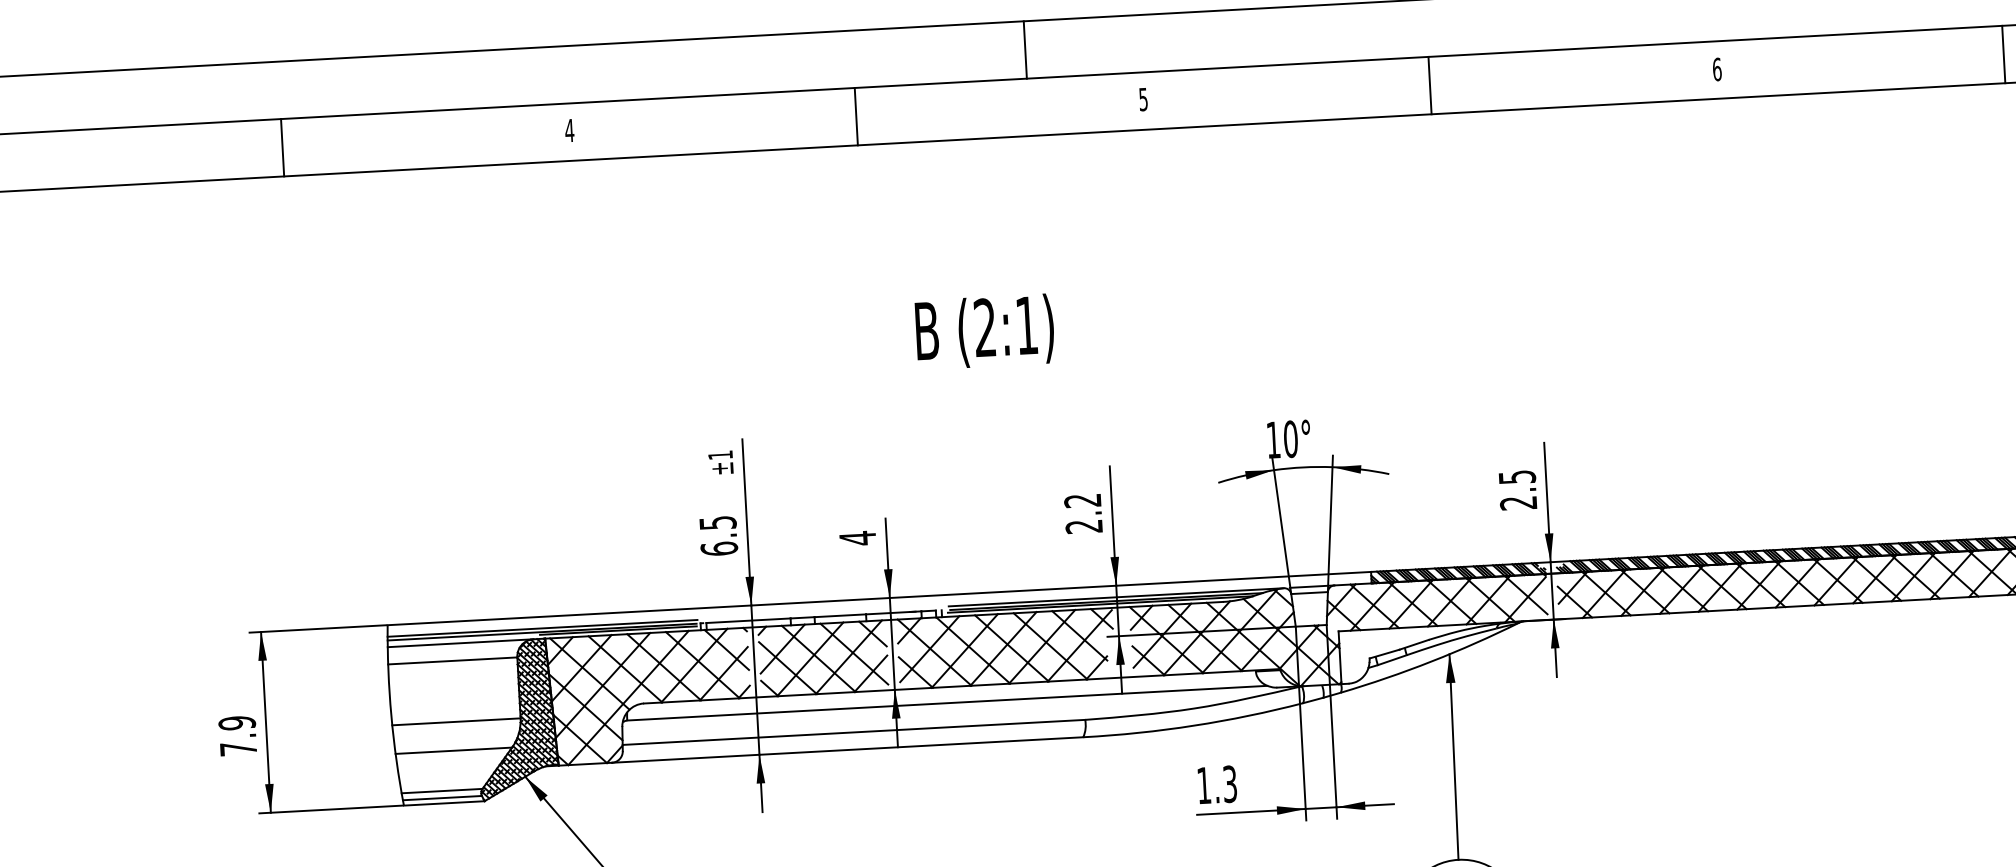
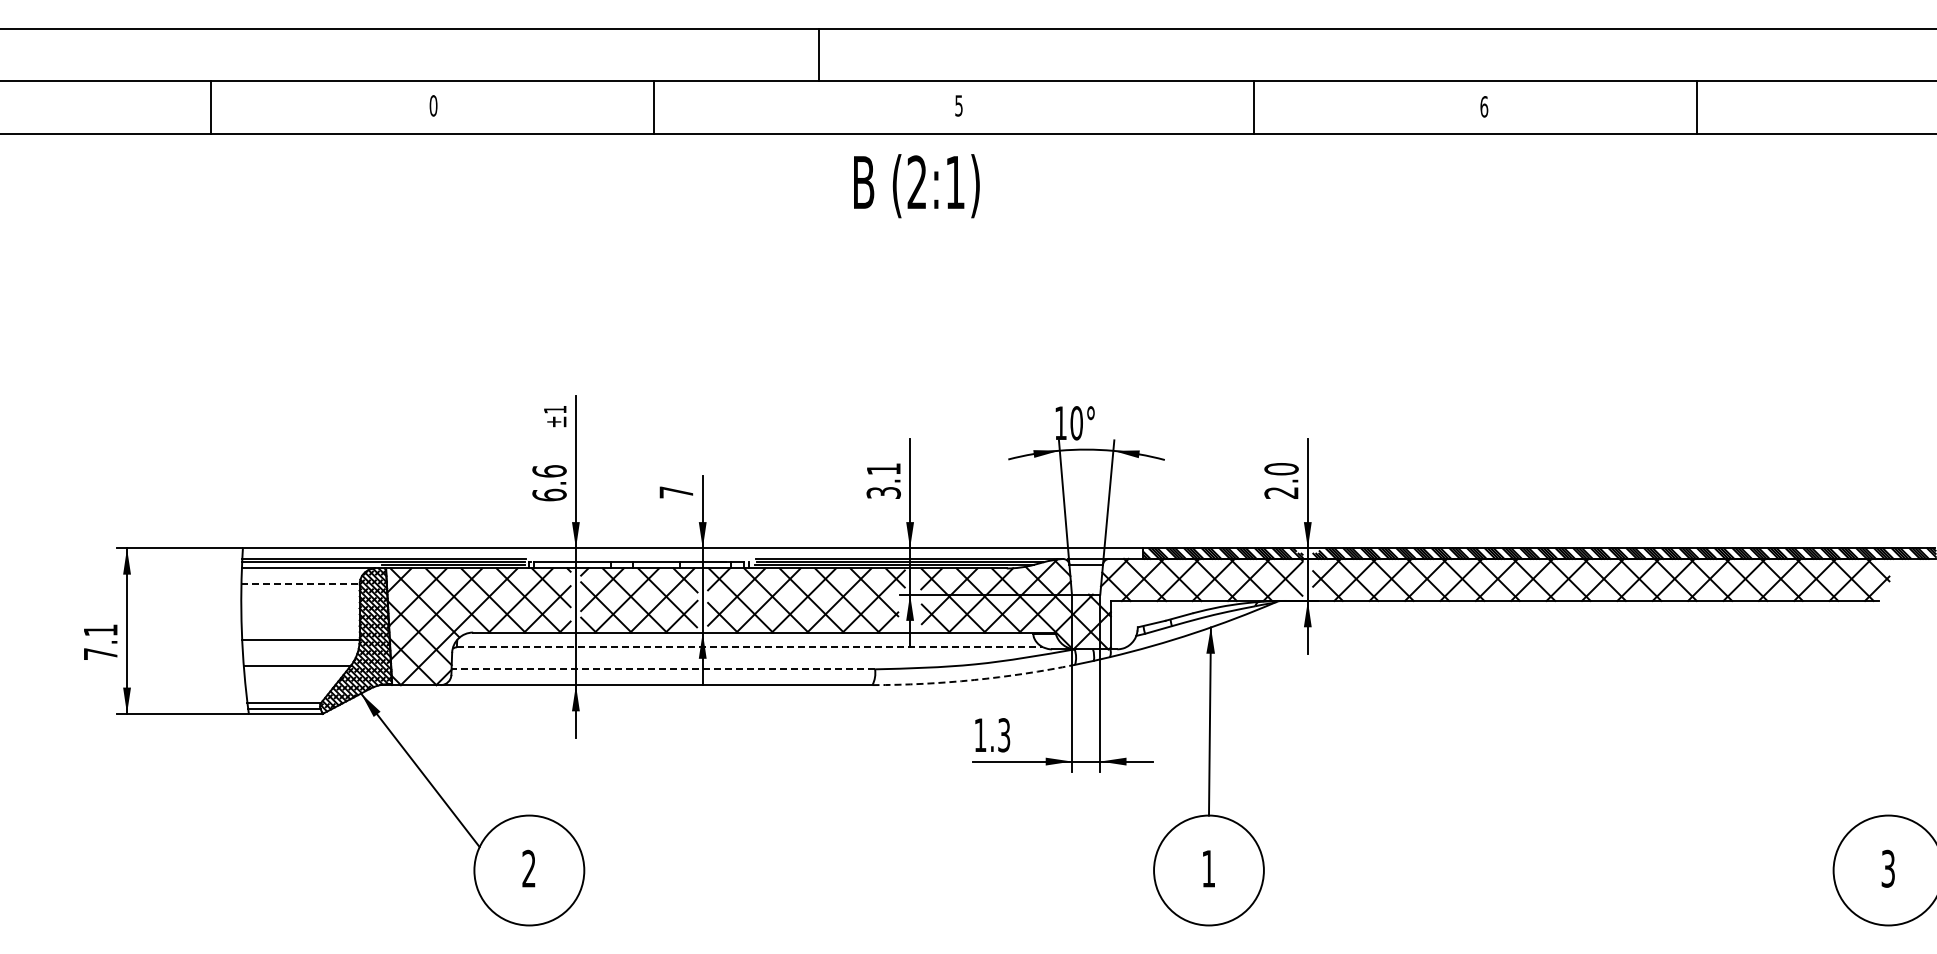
line: (1025, 49) -> (818, 54), moved
line: (2003, 54) -> (1696, 107), moved
line: (1430, 85) -> (1254, 107), moved
line: (855, 116) -> (653, 107), moved
text: (569, 130) -> (433, 105), 4 -> 0
line: (282, 147) -> (210, 107), moved
text: (984, 332) -> (916, 186), moved
text: (1517, 477) -> (1281, 469), 2.5 -> 2.0
text: (1083, 513) -> (883, 480), 2.2 -> 3.1
text: (717, 523) -> (549, 471), 6.5 -> 6.6
text: (857, 538) -> (676, 492), 4 -> 7
line: (453, 661) -> (301, 584), solid -> dashed
line: (947, 703) -> (750, 647), solid -> dashed
text: (236, 723) -> (100, 630), 7.9 -> 7.1
arc: (1194, 726) -> (974, 680), solid -> dashed
line: (854, 732) -> (663, 669), solid -> dashed

